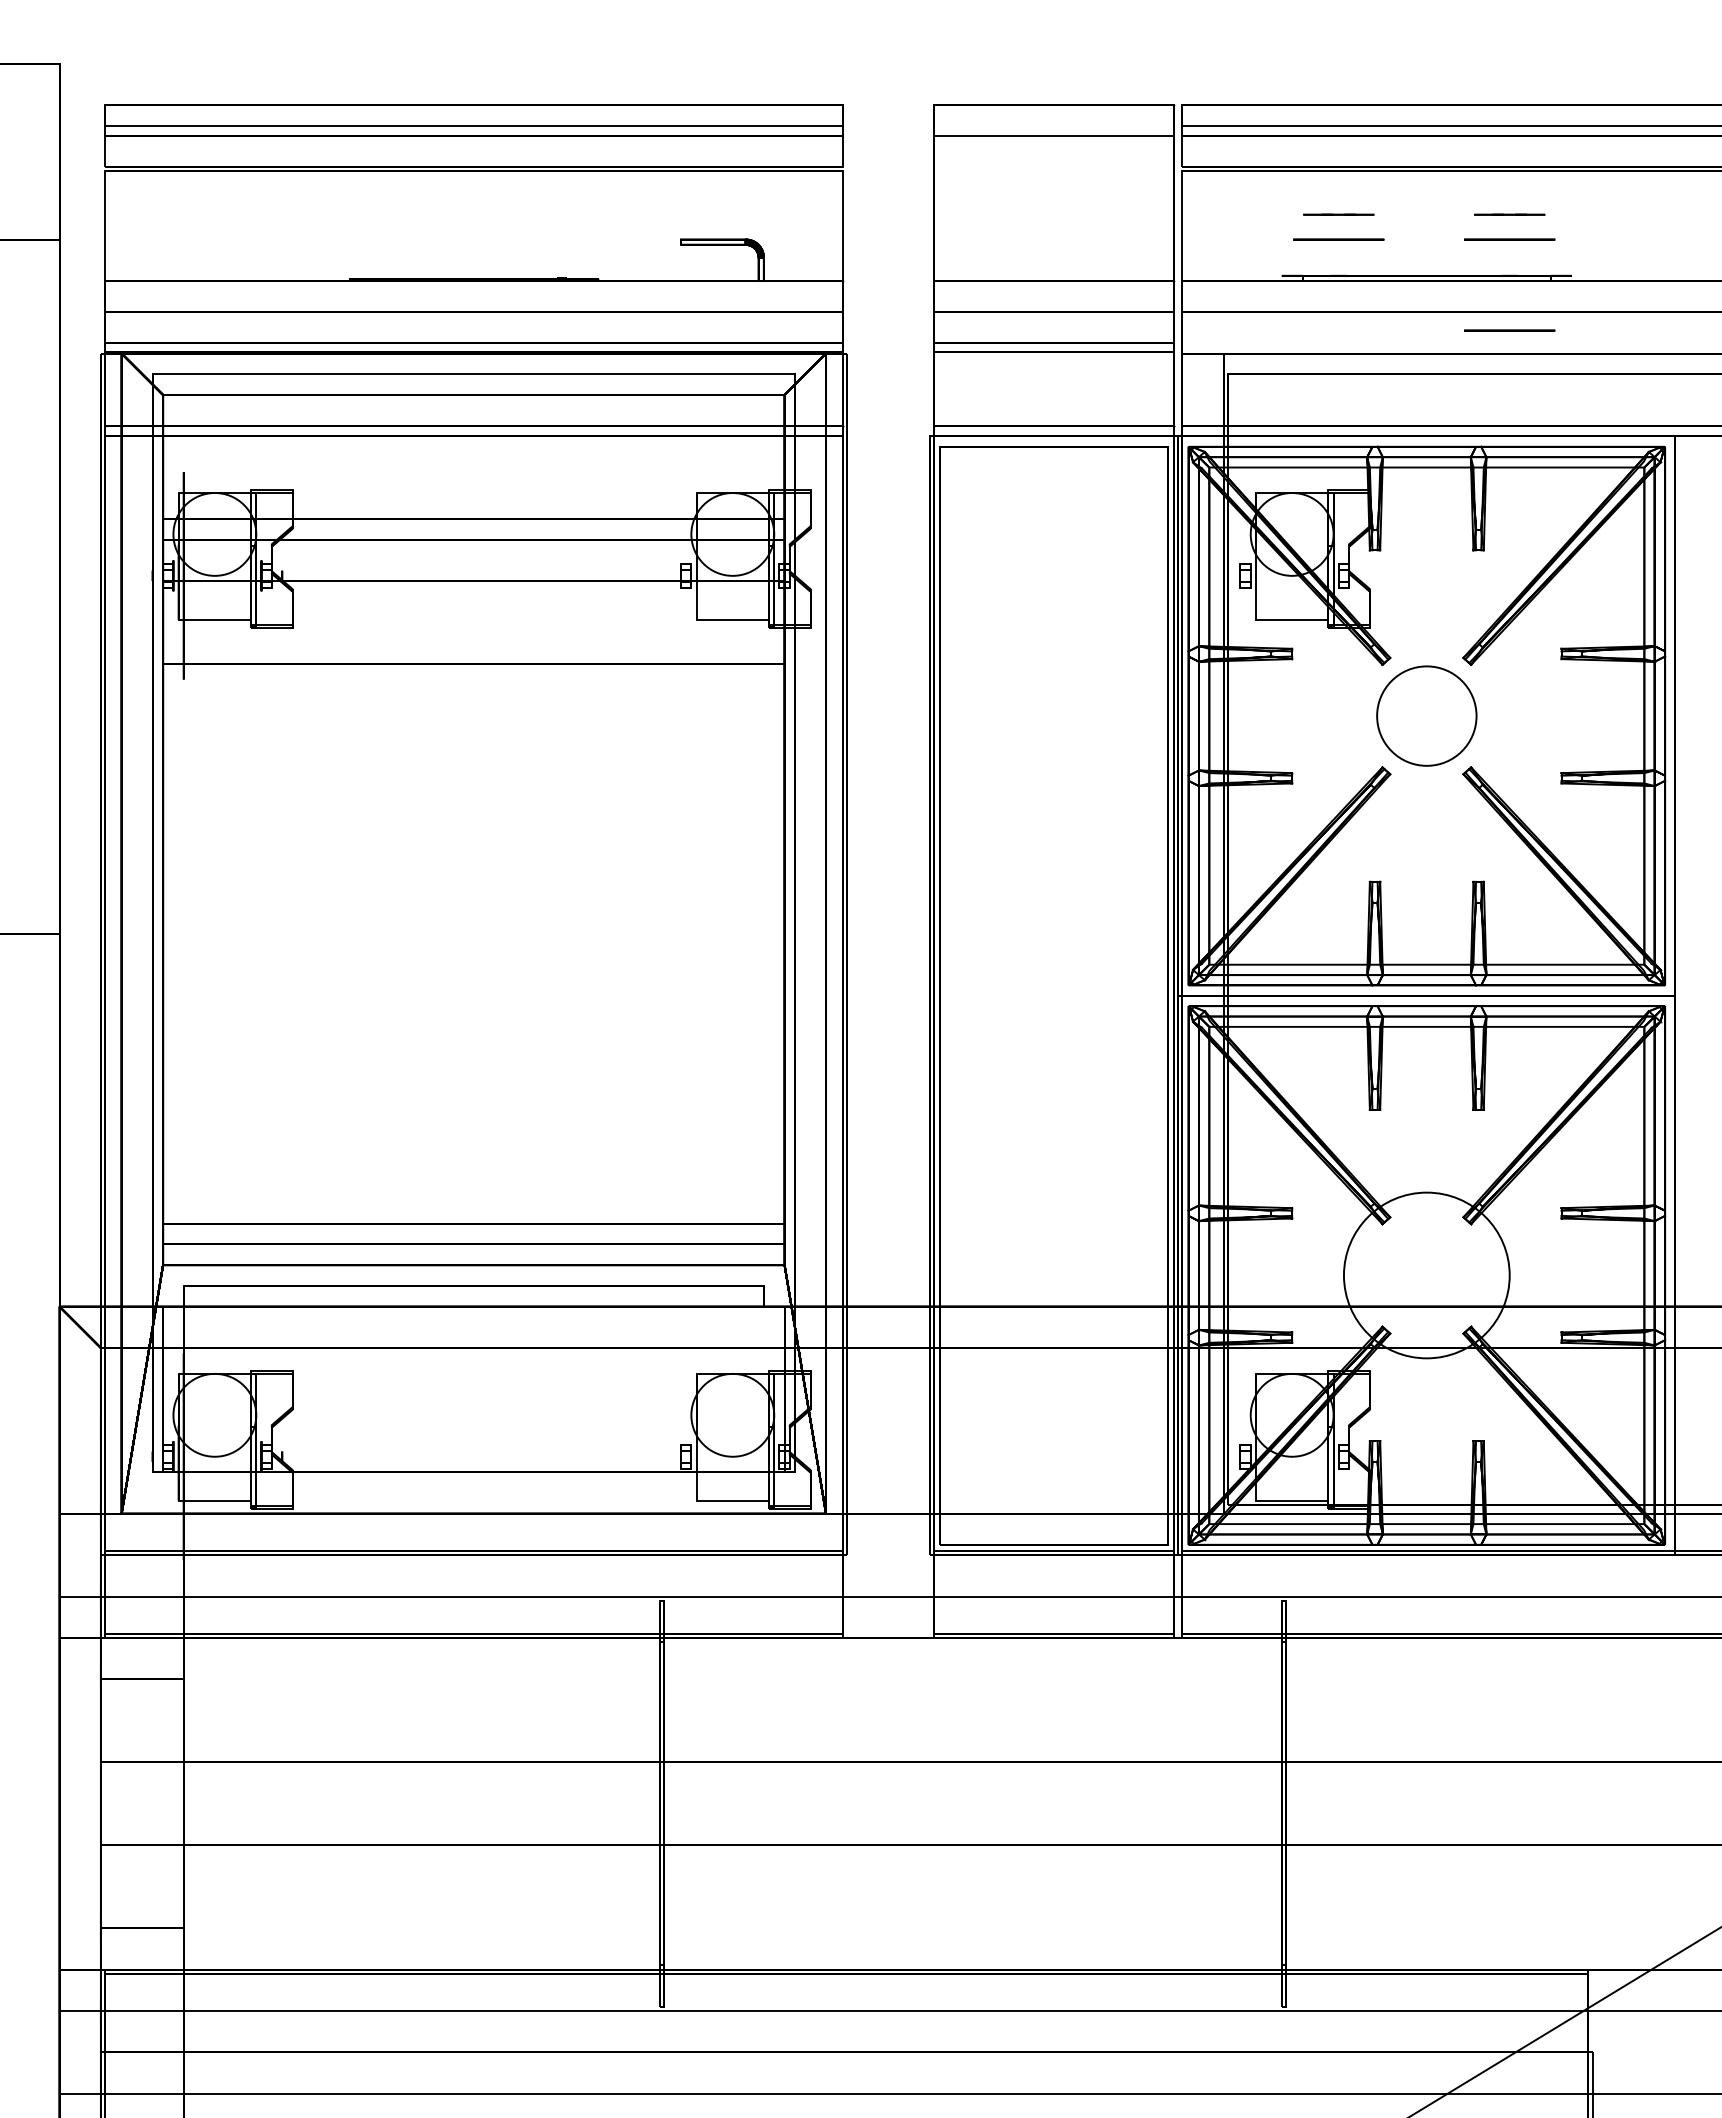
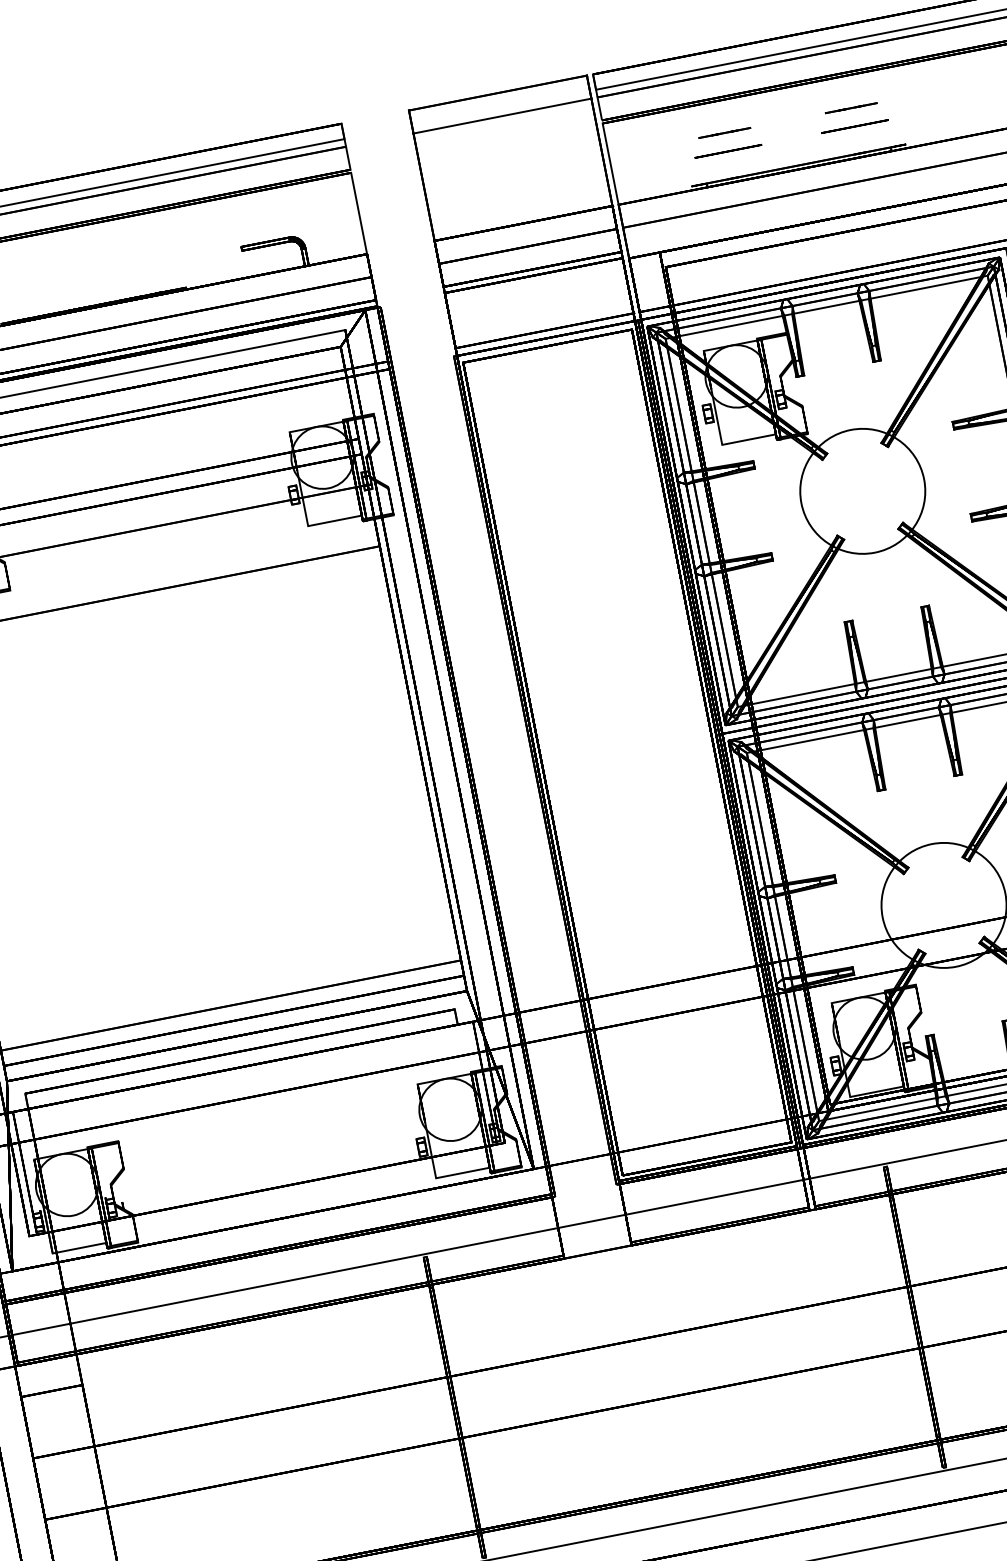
circle: (1509, 330) -> (867, 193), removed
circle: (1426, 715) -> (862, 490), size x1.67

